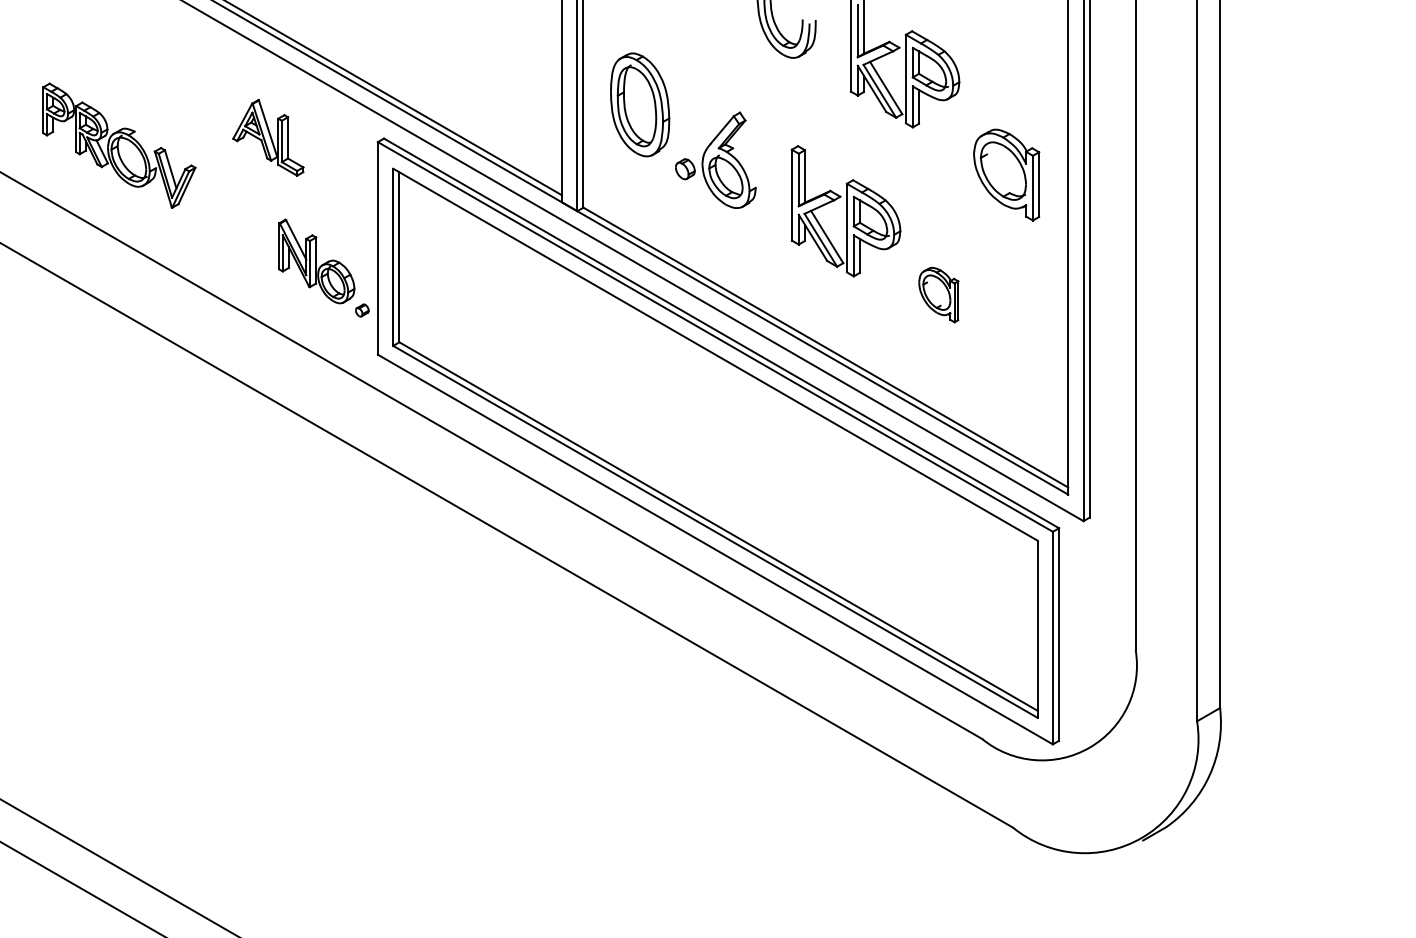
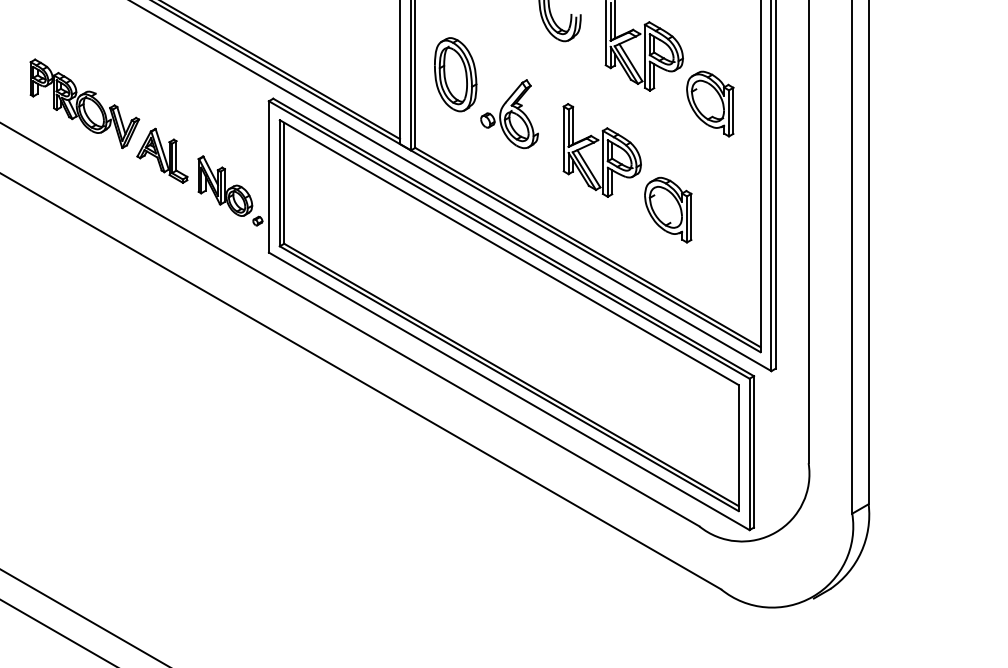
part: (268, 137) -> (162, 155), moved
part: (1006, 174) -> (710, 103), moved
part: (938, 294) -> (668, 209), size x1.67

